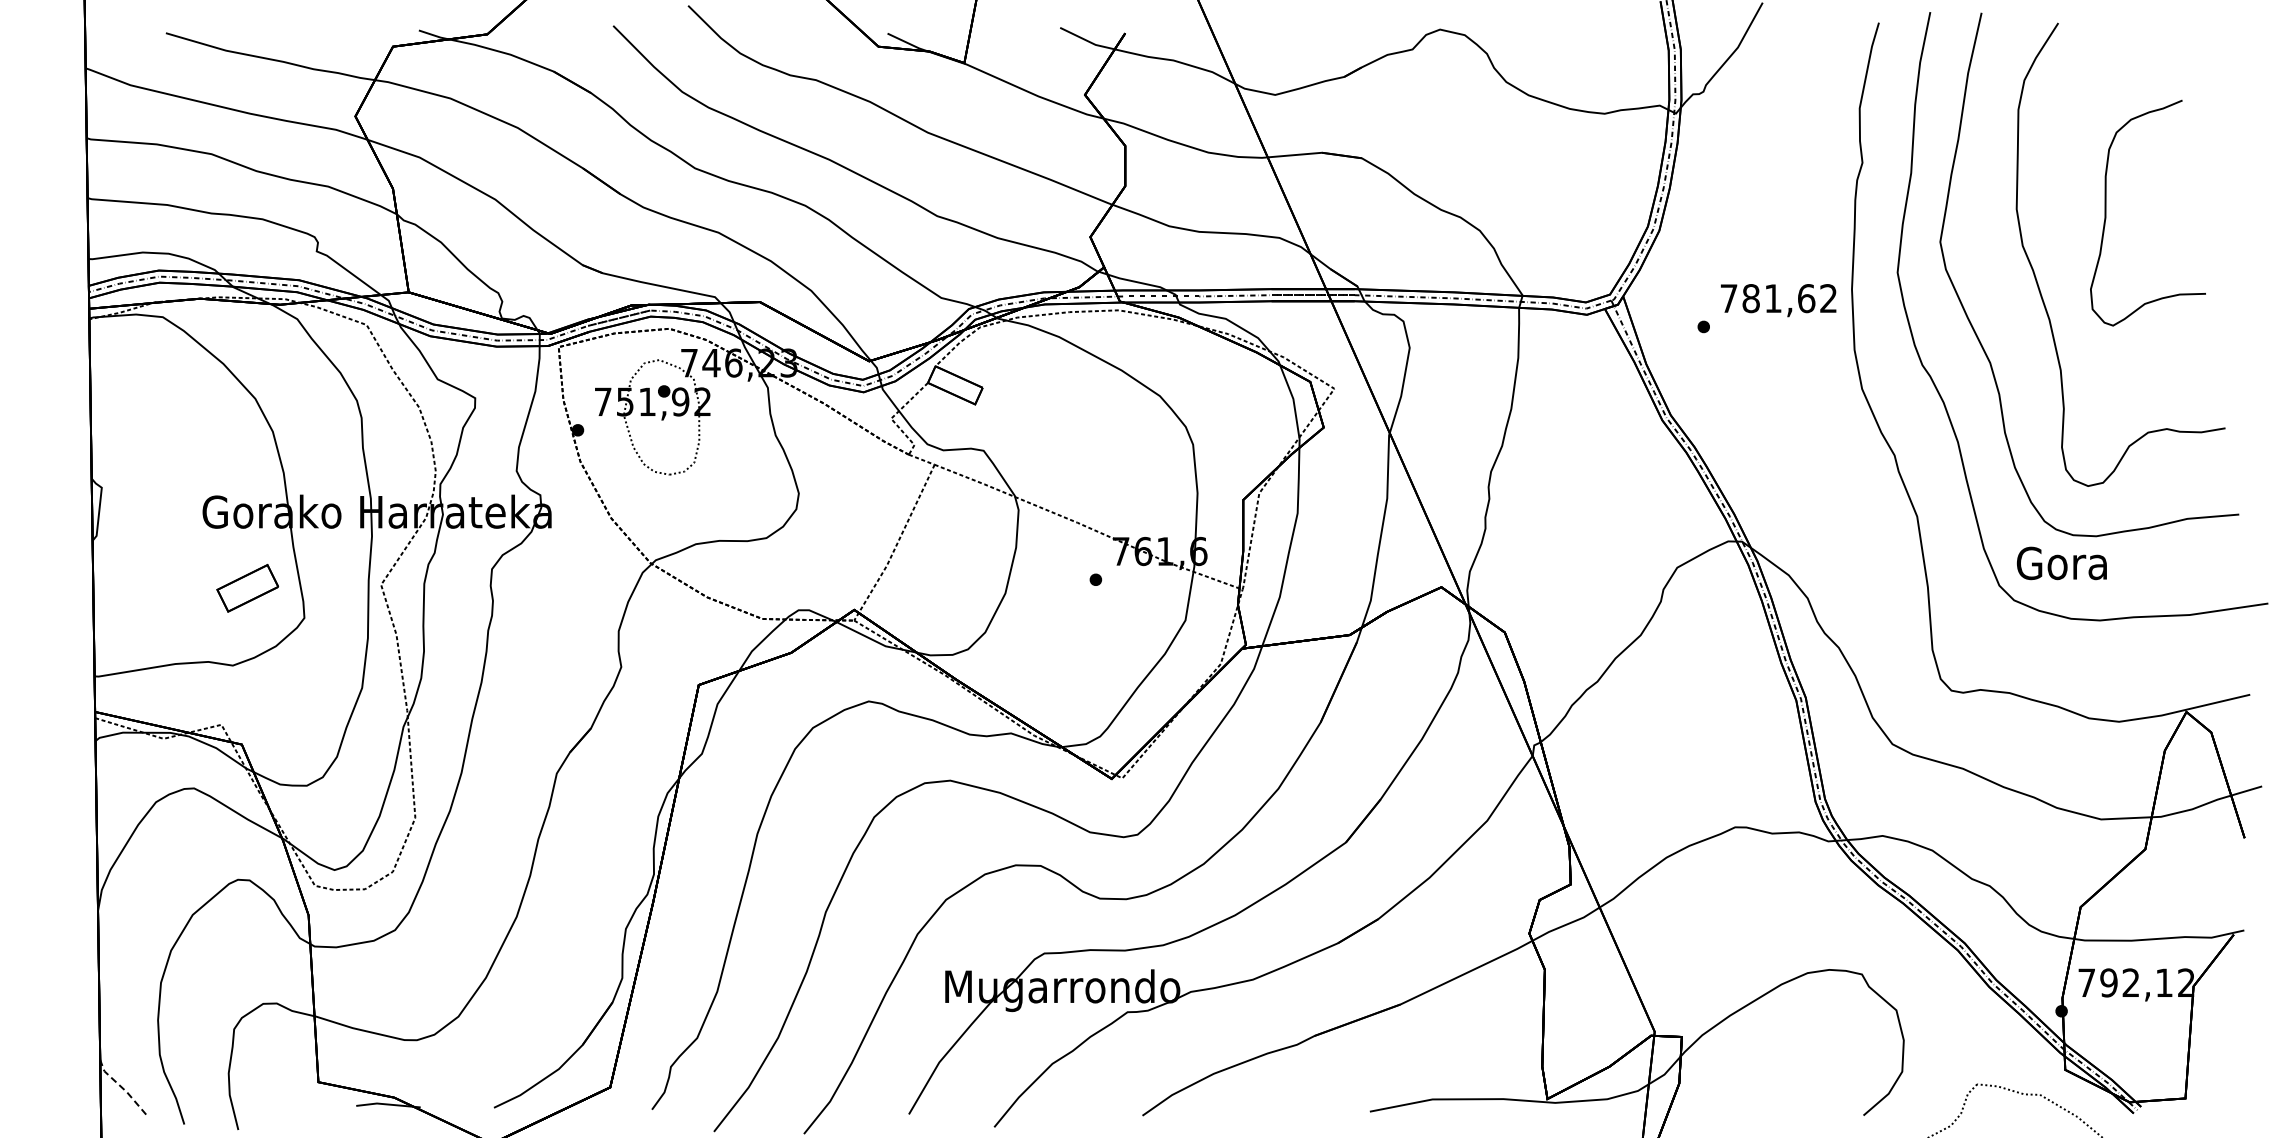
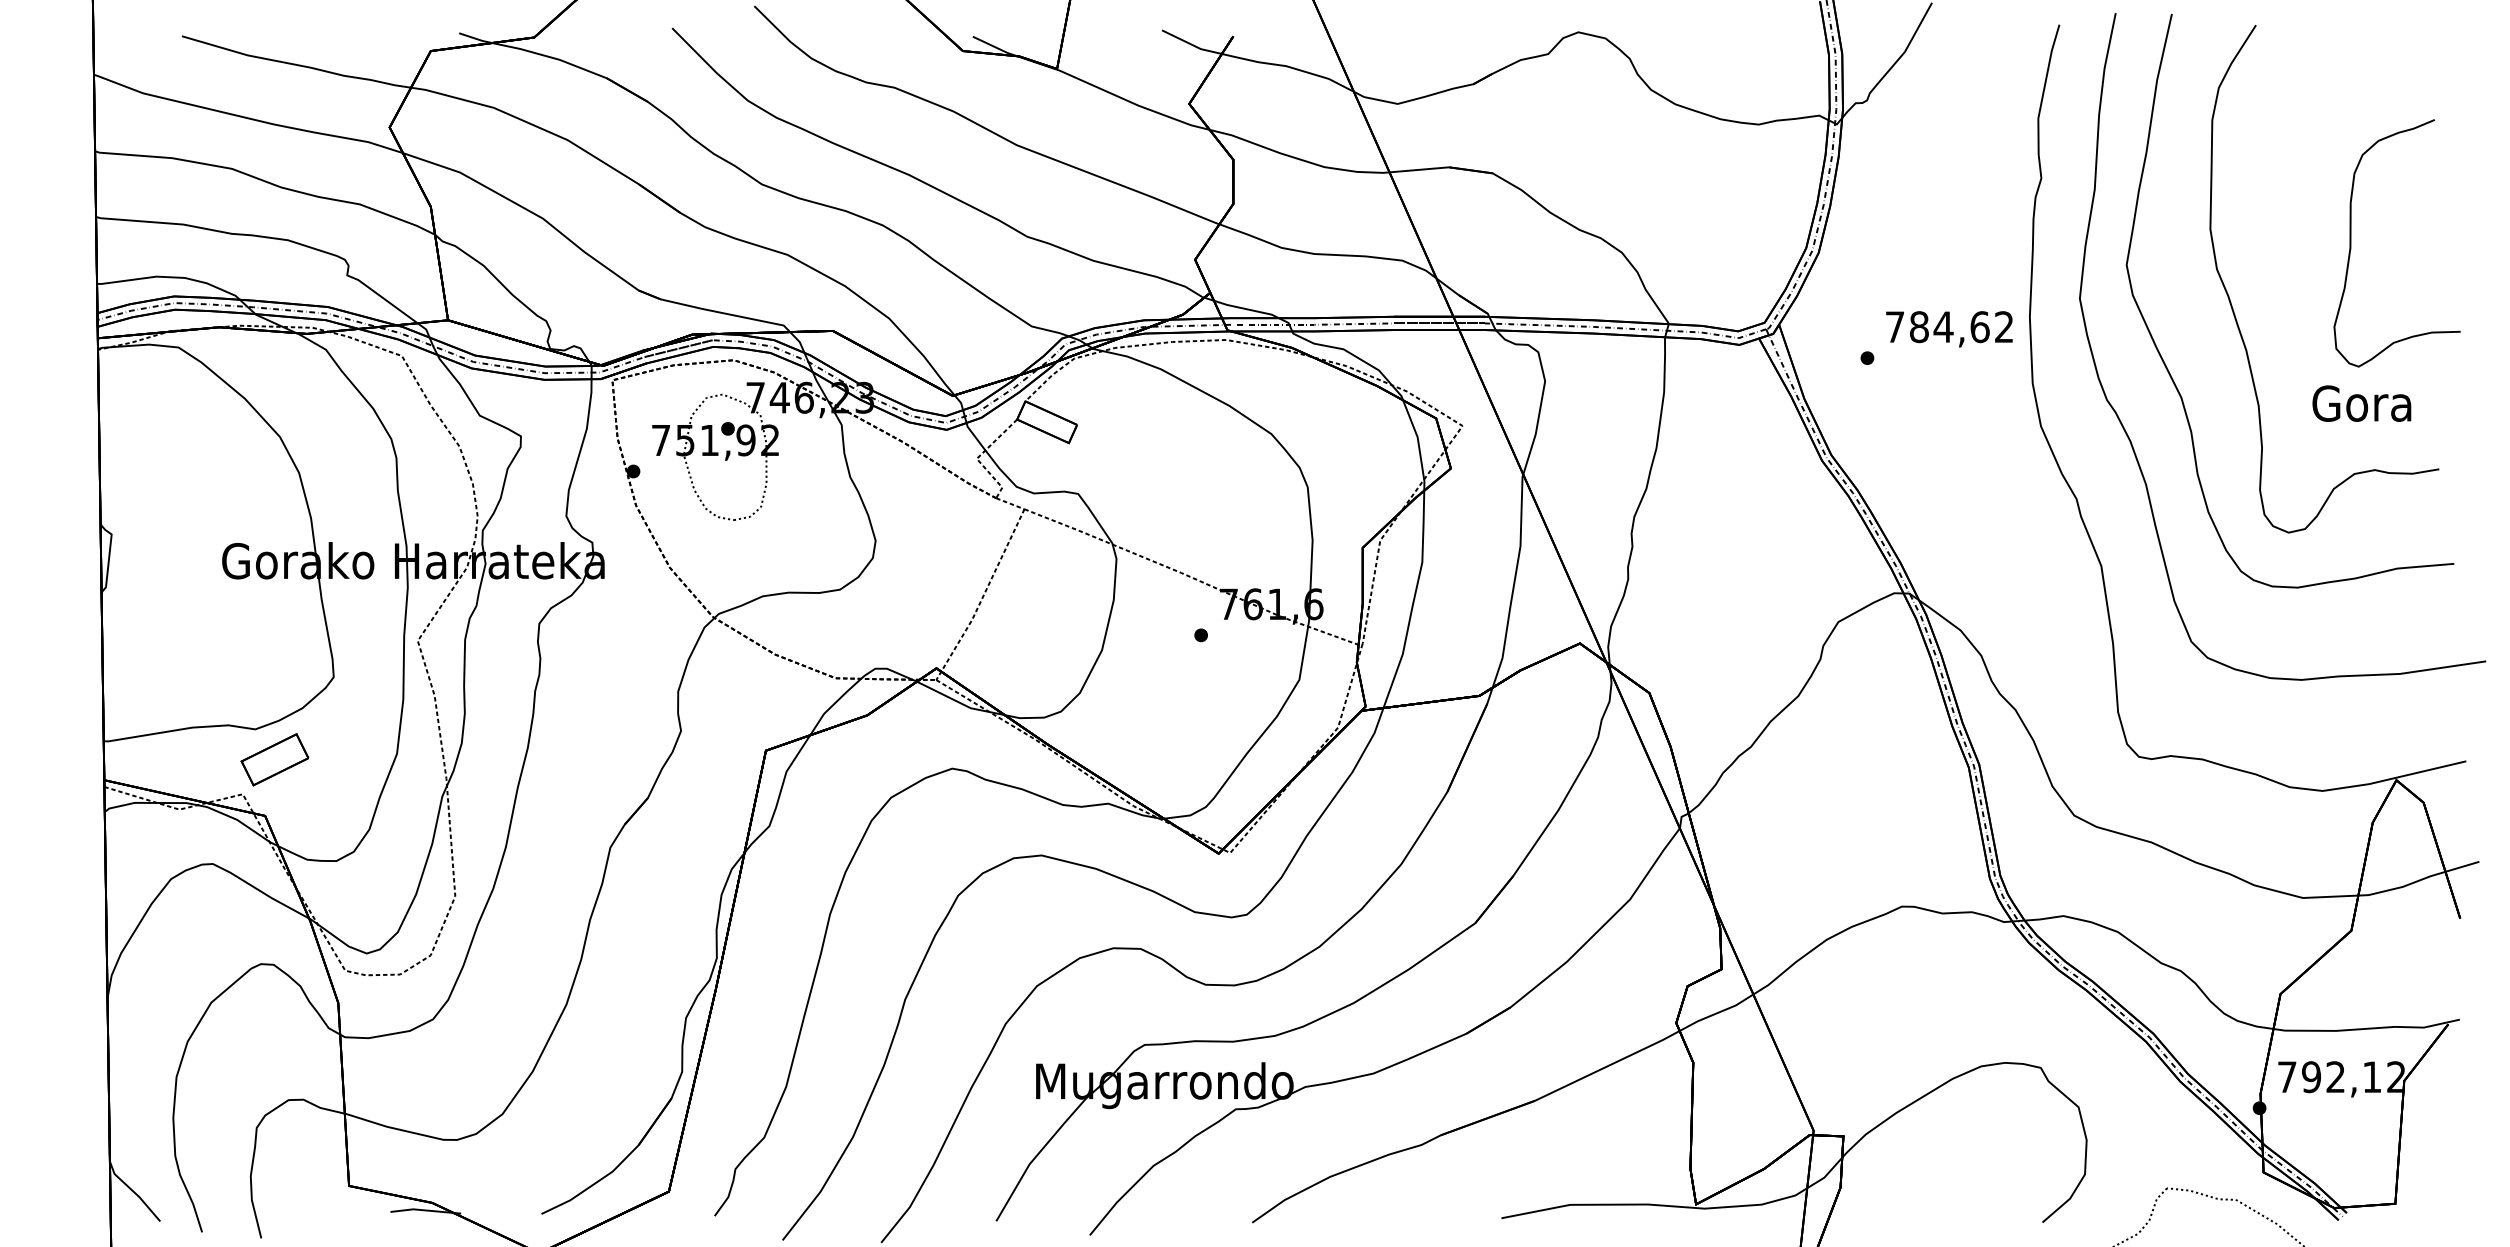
curve: (2106, 212) -> (2351, 242), moved
text: (1773, 298) -> (1943, 327), 781,62 -> 784,62
text: (2061, 563) -> (2361, 403), moved
part: (247, 588) -> (274, 759), moved
line: (121, 1087) -> (133, 1191), dashed -> solid

